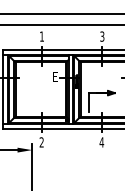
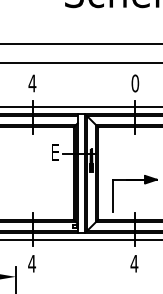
text: (41, 36) -> (31, 83), 1 -> 4
text: (102, 36) -> (135, 83), 3 -> 0
text: (41, 142) -> (31, 263), 2 -> 4

